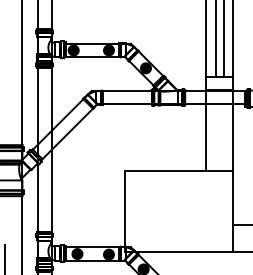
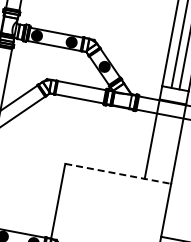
line: (179, 170) -> (118, 173), solid -> dashed

